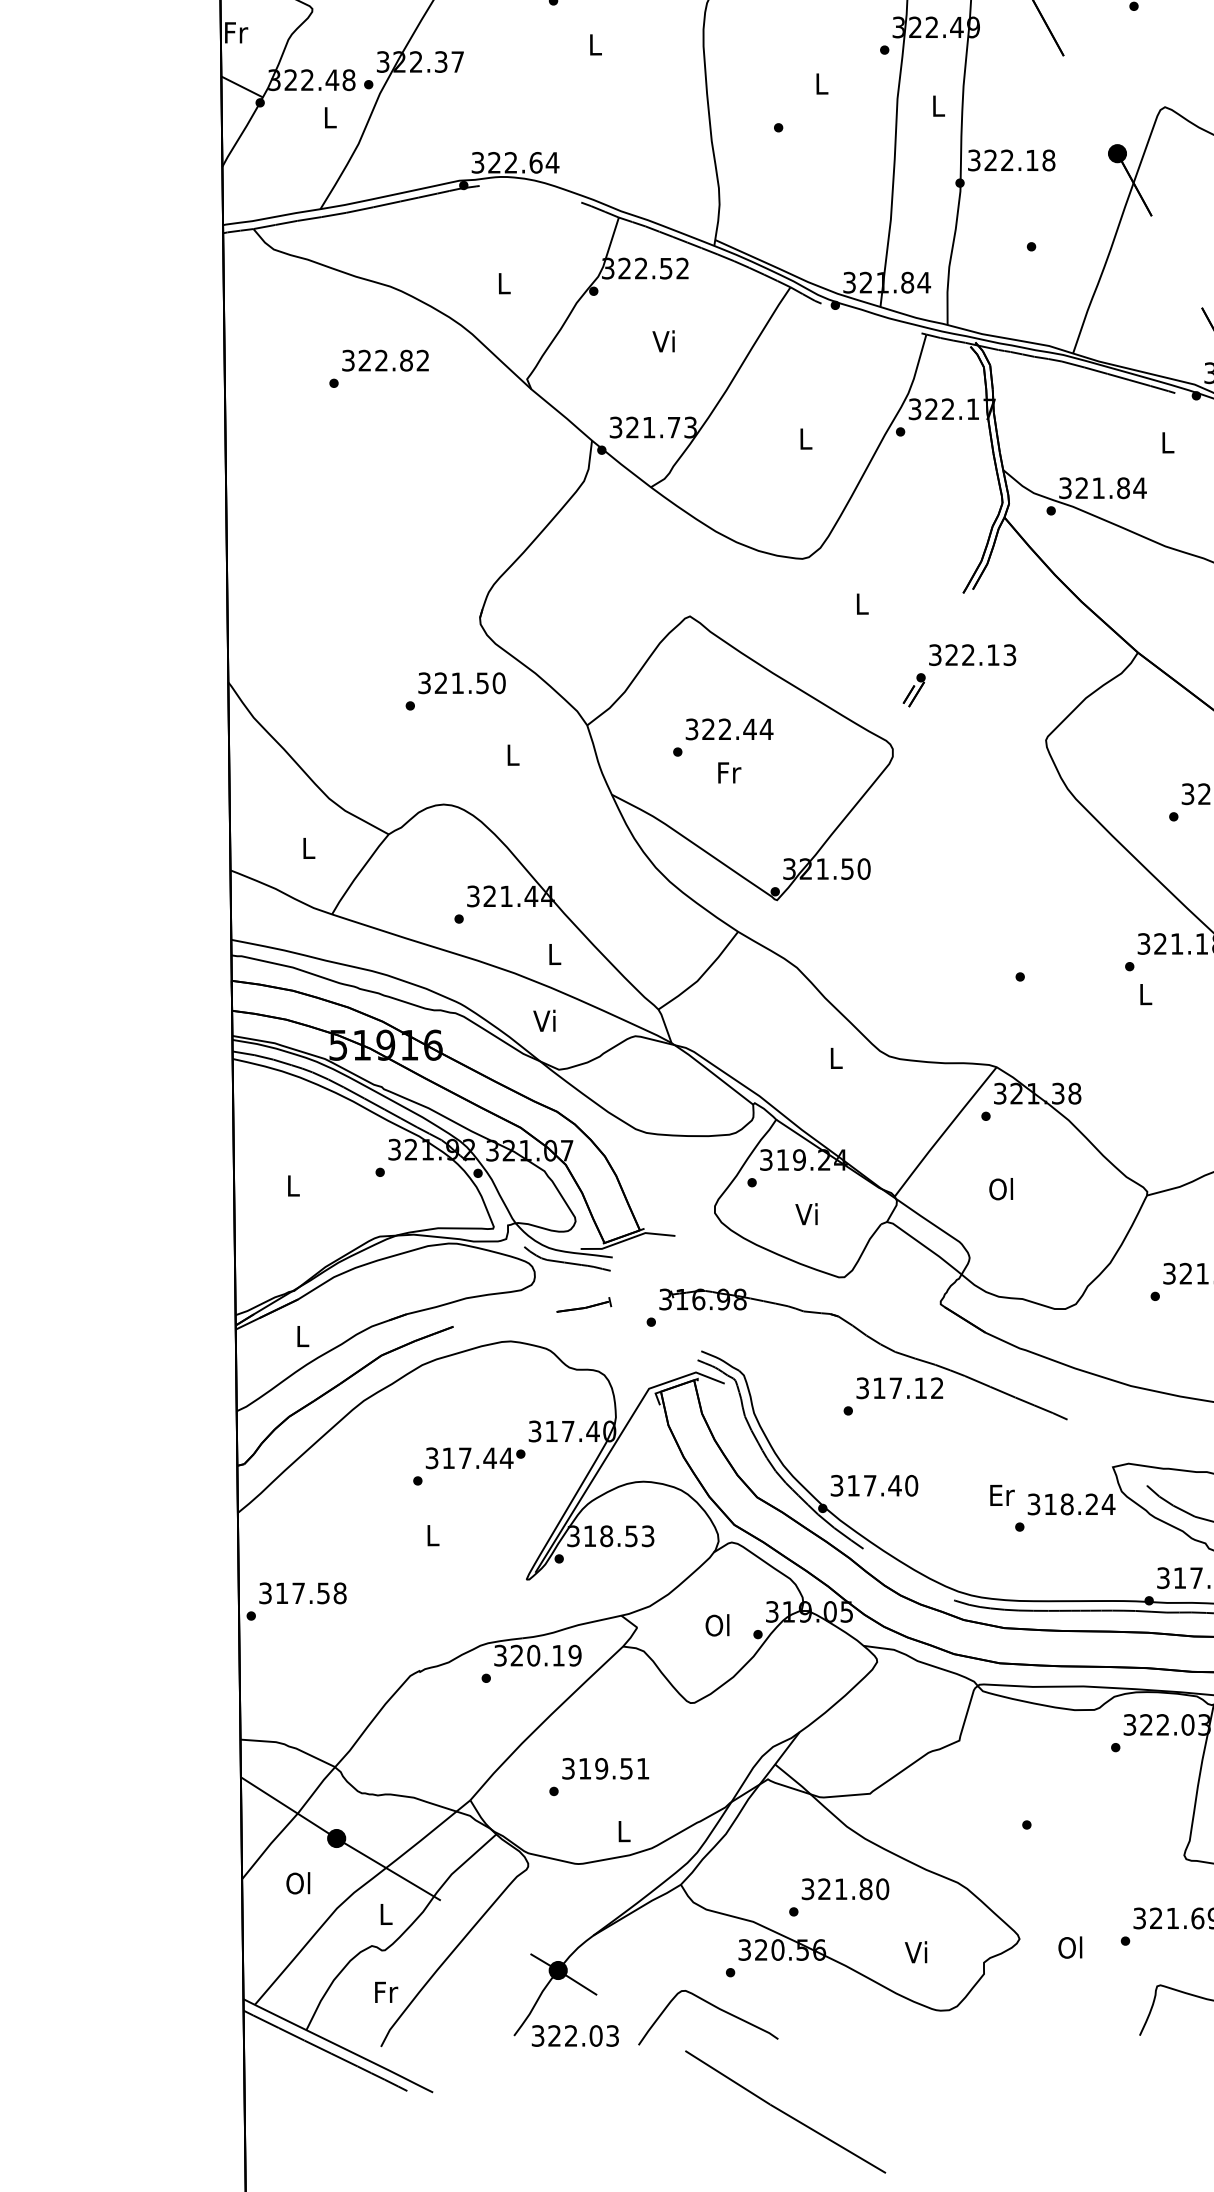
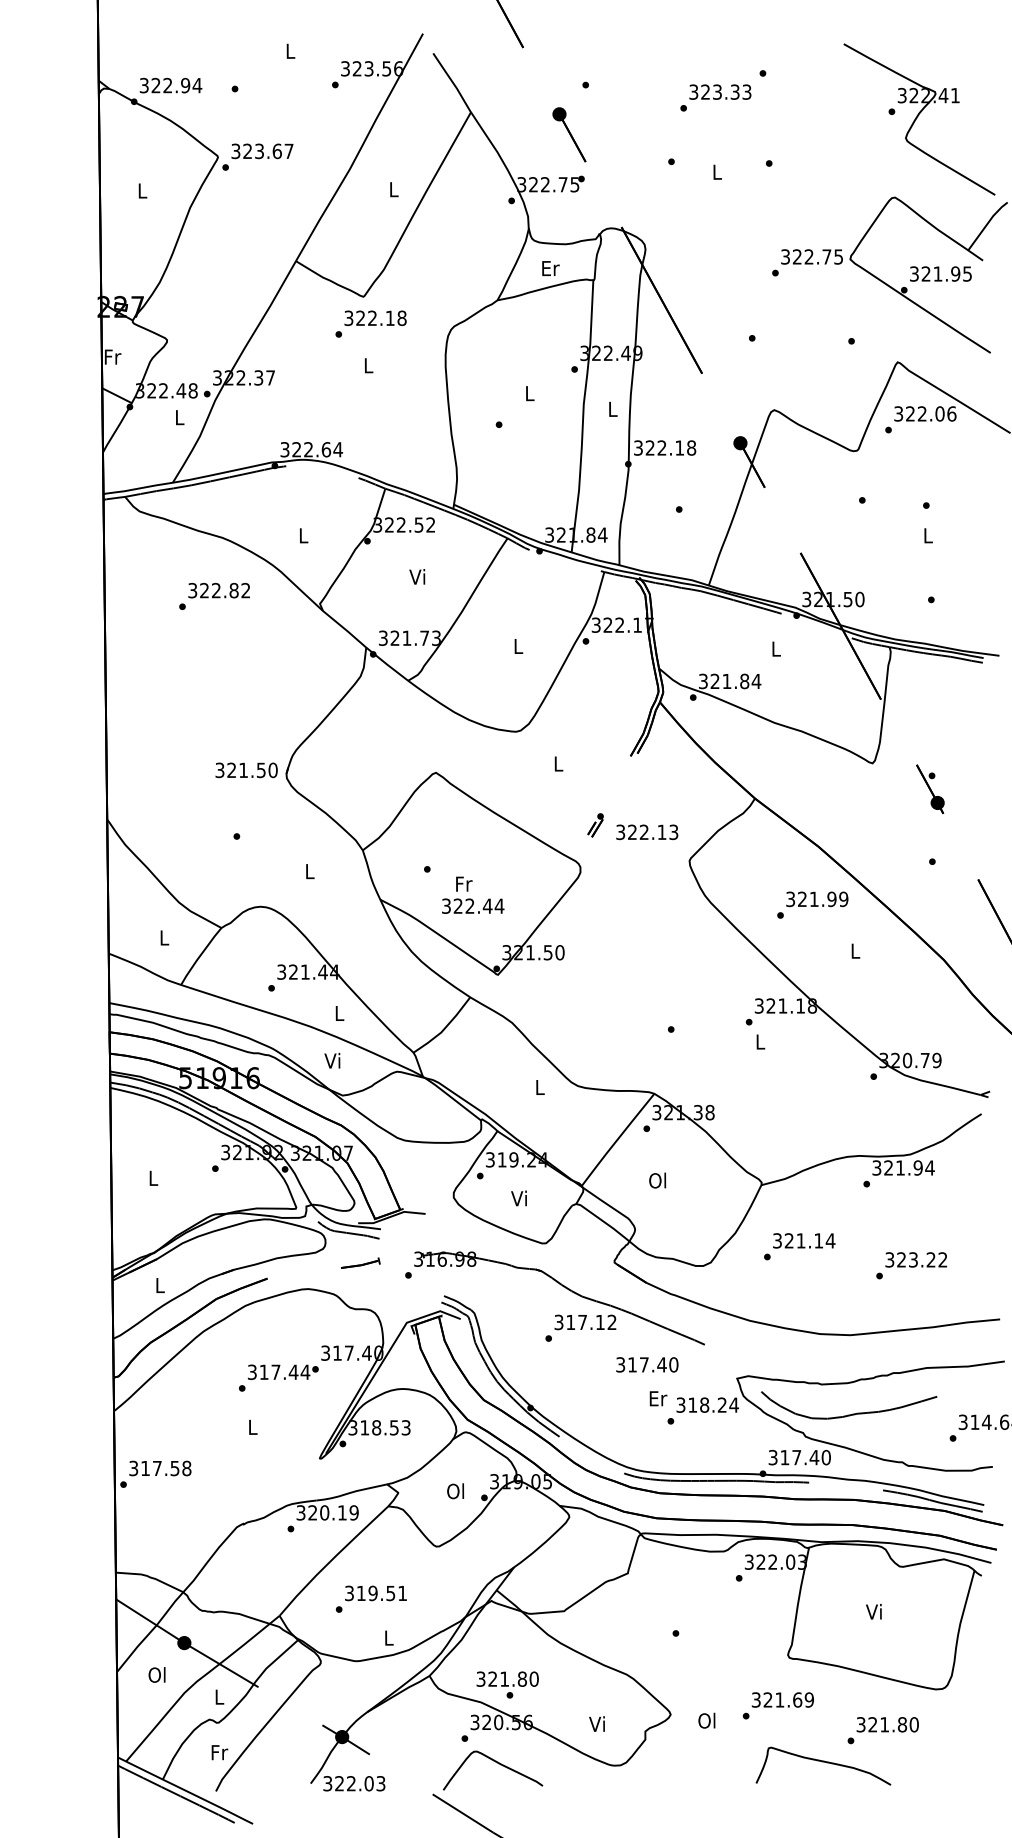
text: (972, 655) -> (647, 832), moved
text: (461, 683) -> (246, 770), moved
text: (730, 728) -> (473, 905), moved
text: (874, 1485) -> (647, 1364), moved
text: (845, 1888) -> (507, 1678), moved
curve: (715, 2009) -> (498, 1764), moved

